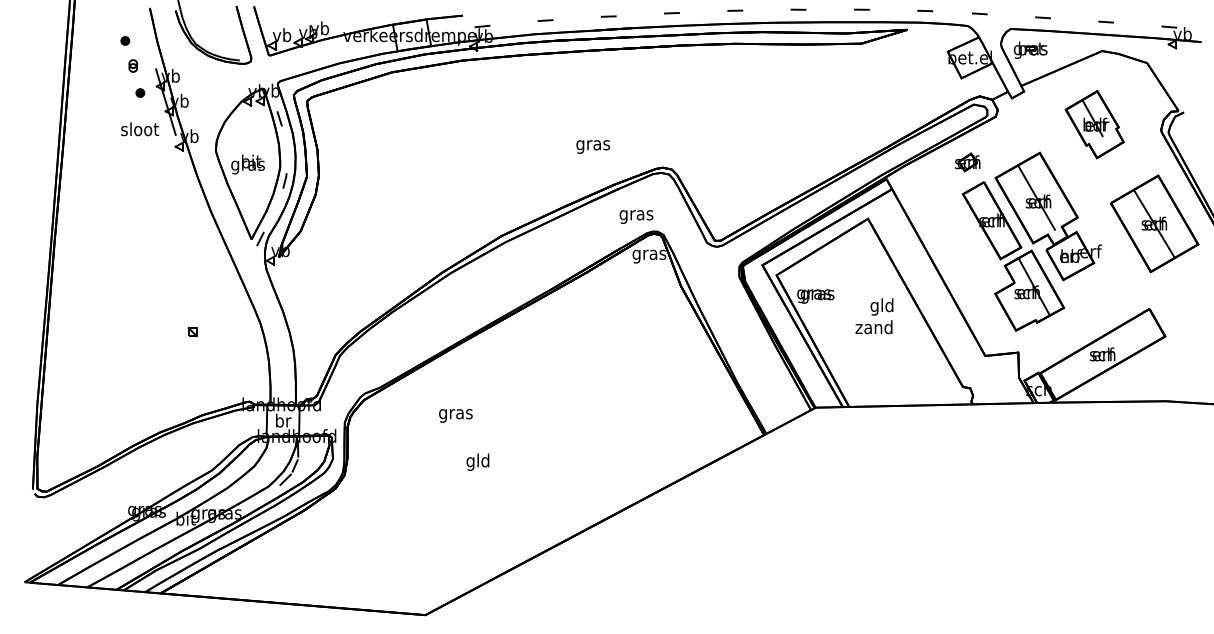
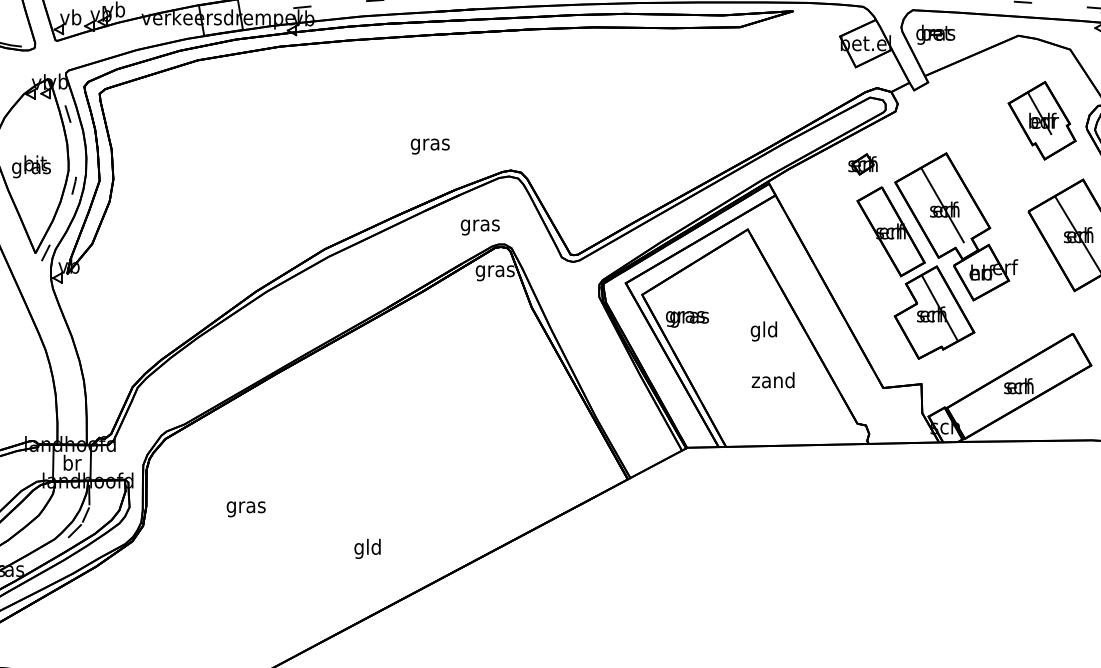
part: (1094, 124) -> (1041, 120), moved
text: (873, 327) -> (772, 380), moved
text: (455, 415) -> (245, 508), moved
text: (477, 461) -> (367, 548), moved

